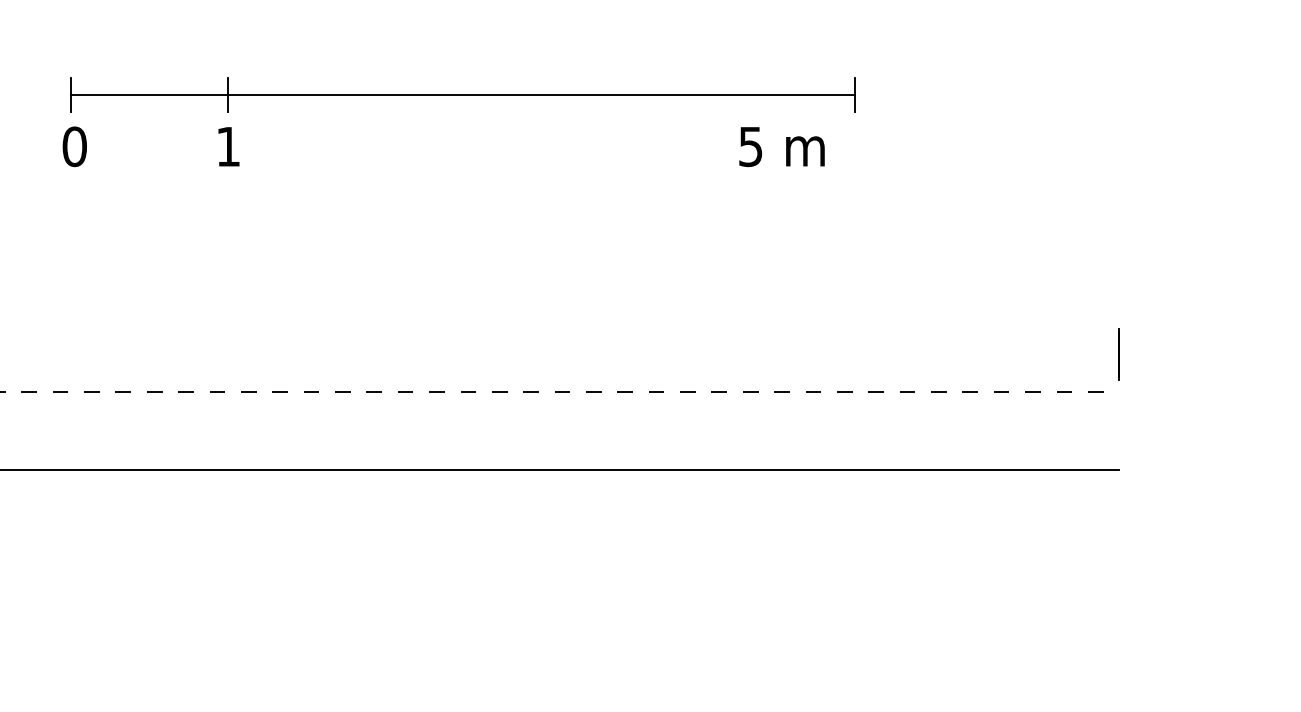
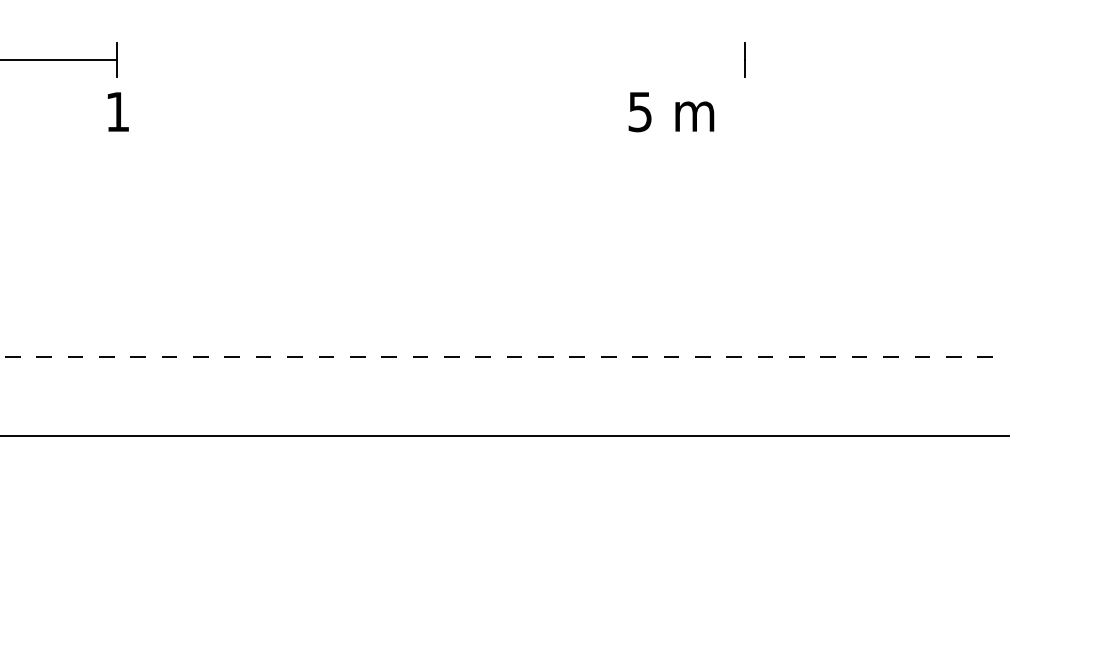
line: (541, 95) -> (430, 60), removed
line: (1118, 354) -> (1007, 319), removed

